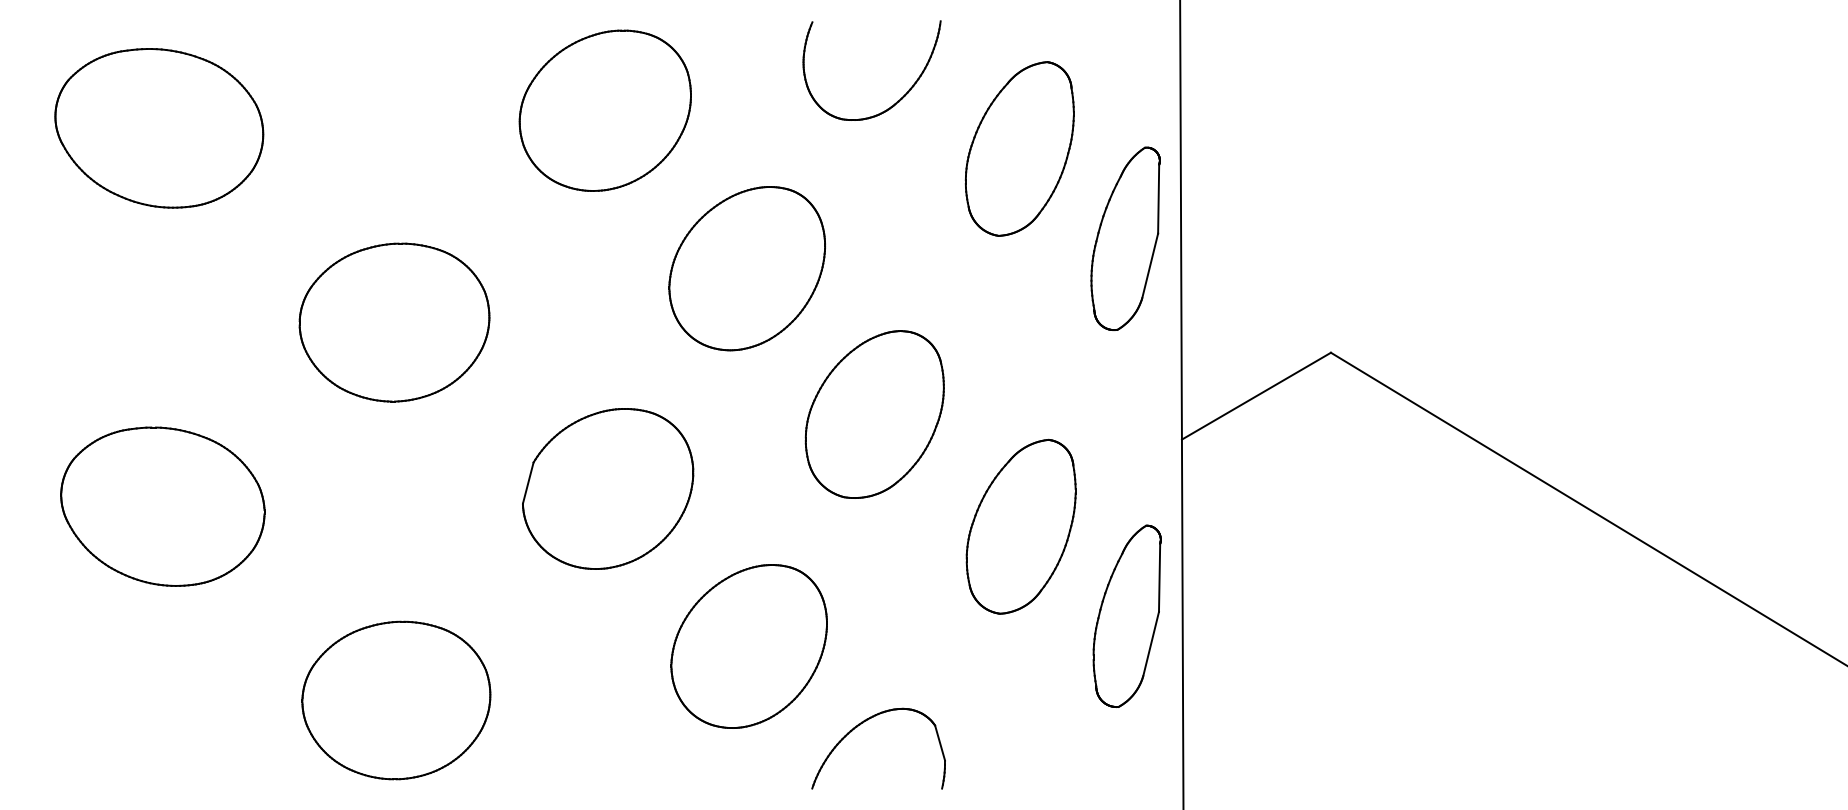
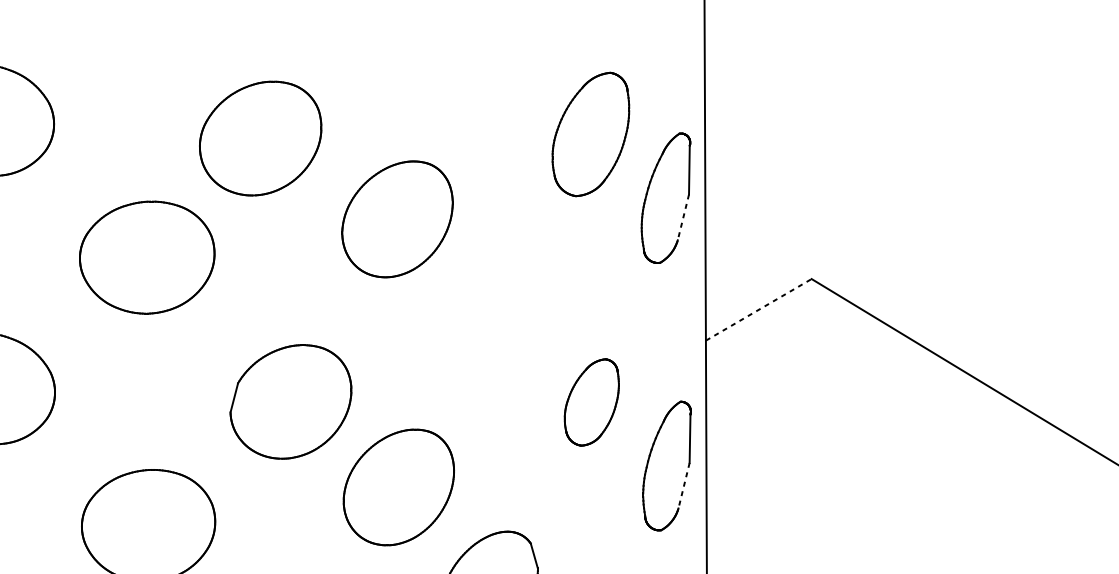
part: (895, 102) -> (502, 101), removed
part: (604, 110) -> (260, 138), moved
line: (1150, 266) -> (683, 217), solid -> dashed
line: (1256, 395) -> (758, 309), solid -> dashed
part: (874, 414) -> (487, 322), removed
part: (608, 488) -> (291, 401), moved
part: (1020, 526) -> (591, 402), size x0.7
line: (1151, 644) -> (684, 486), solid -> dashed

